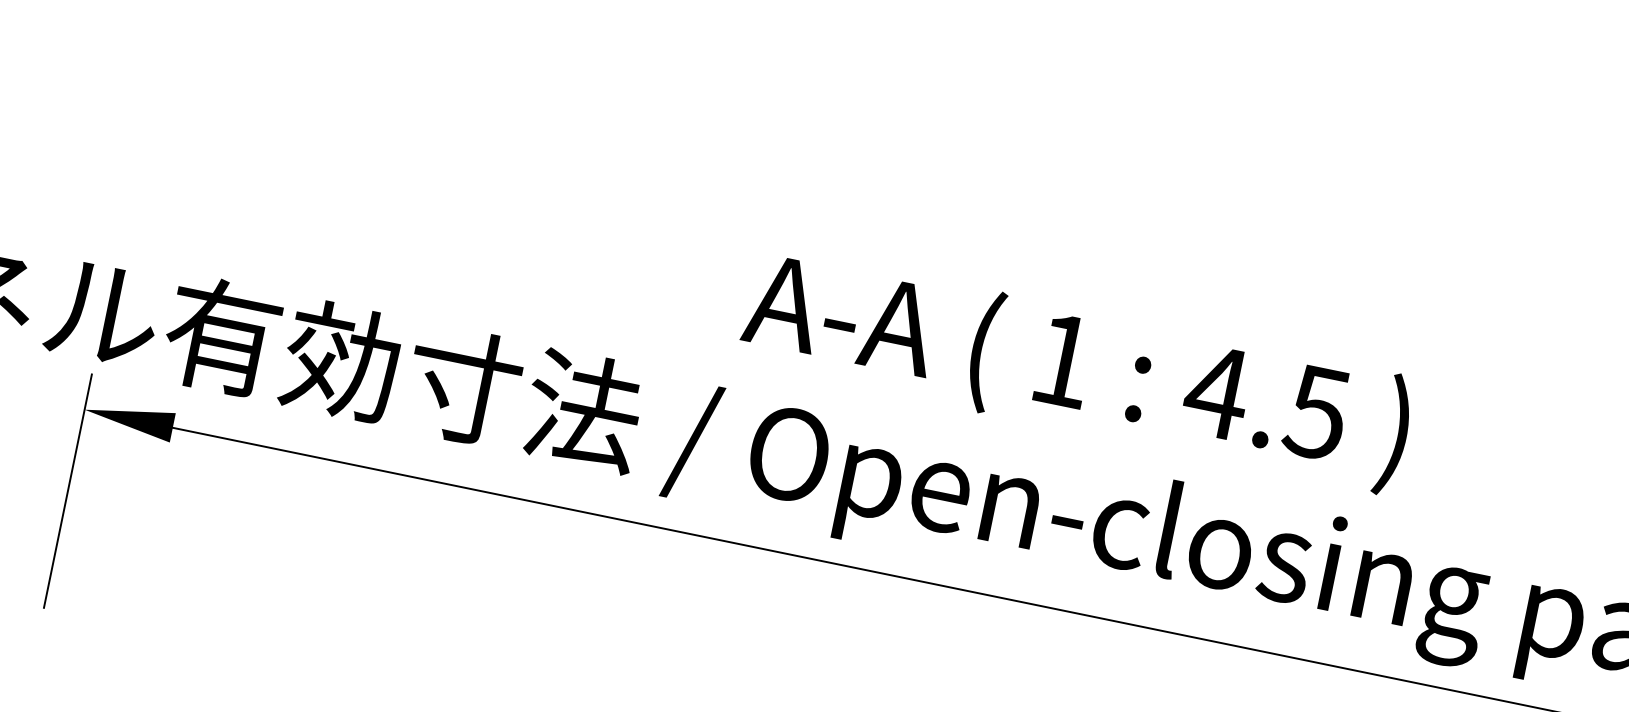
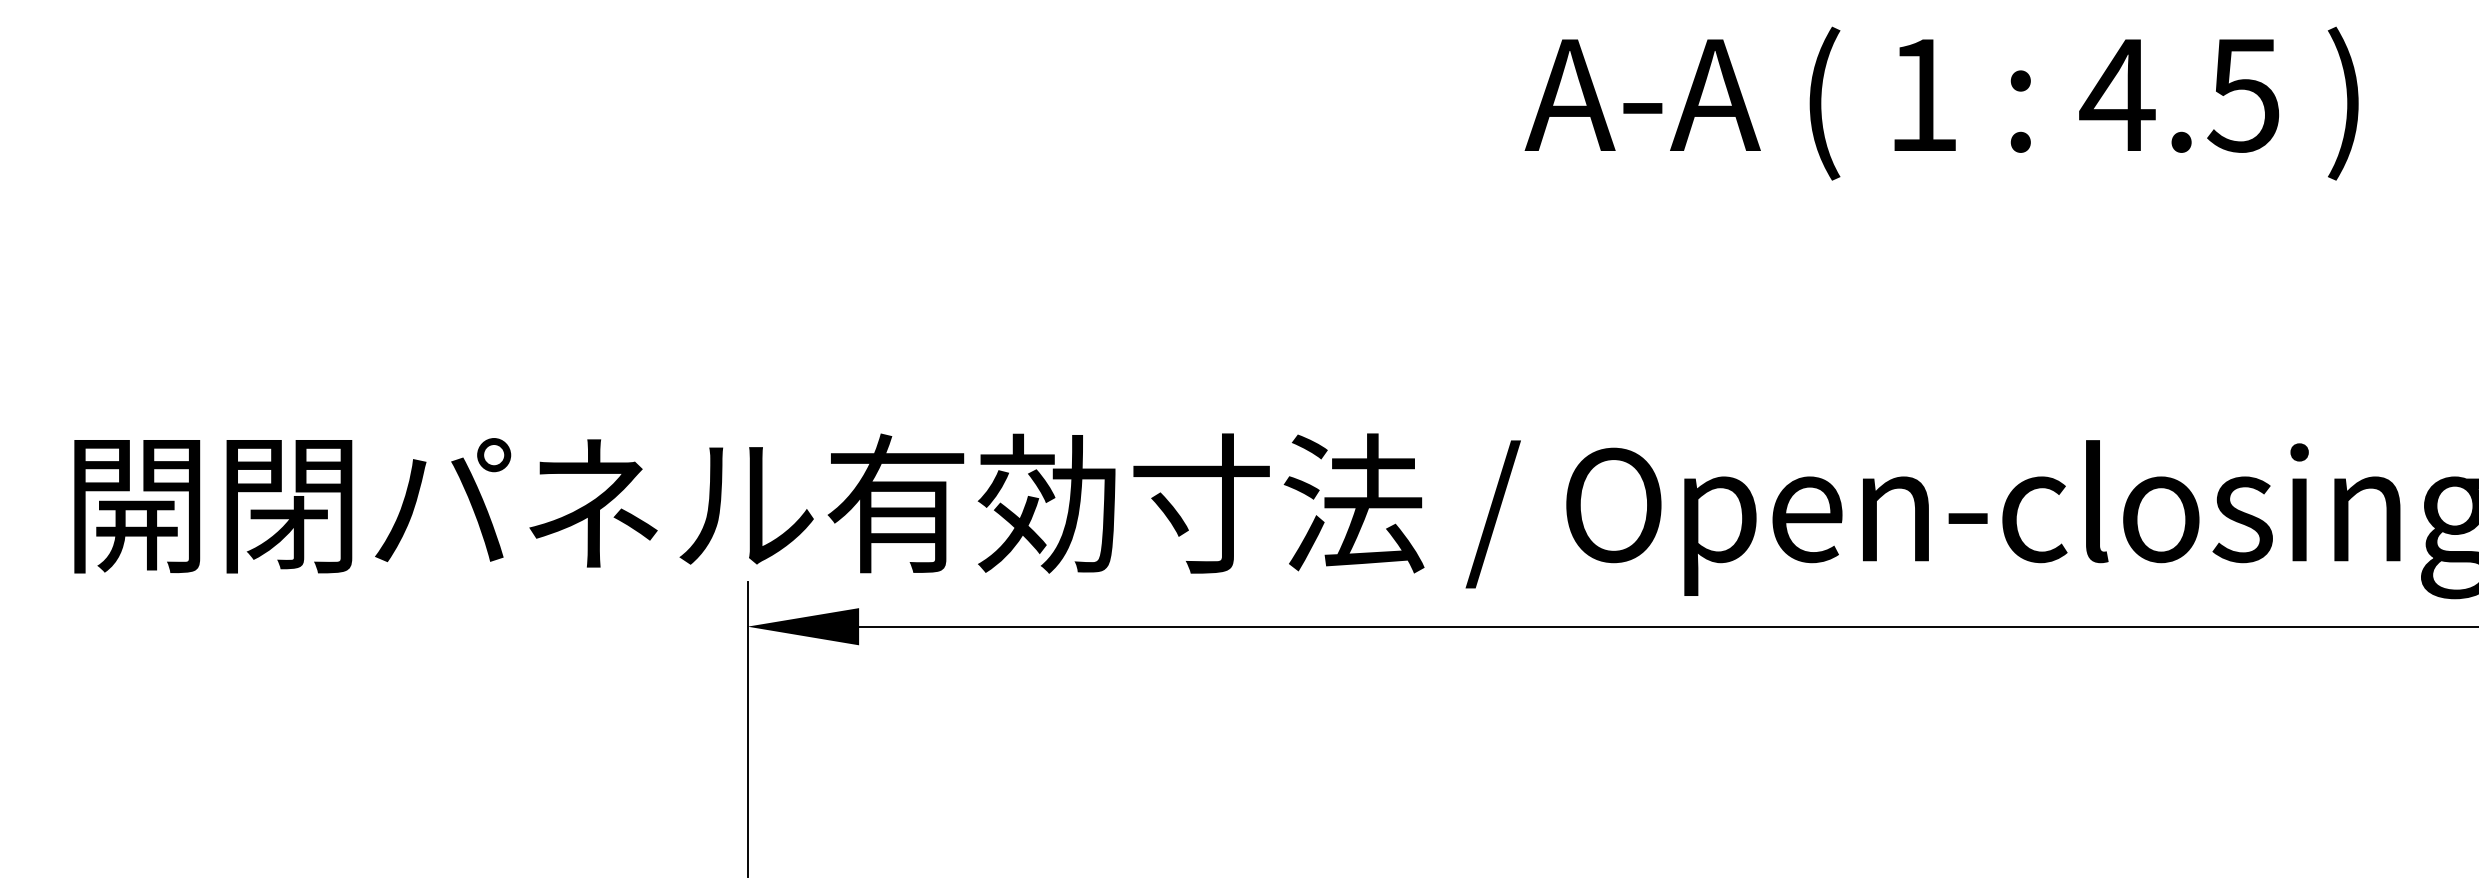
text: (1076, 370) -> (1941, 103), moved

